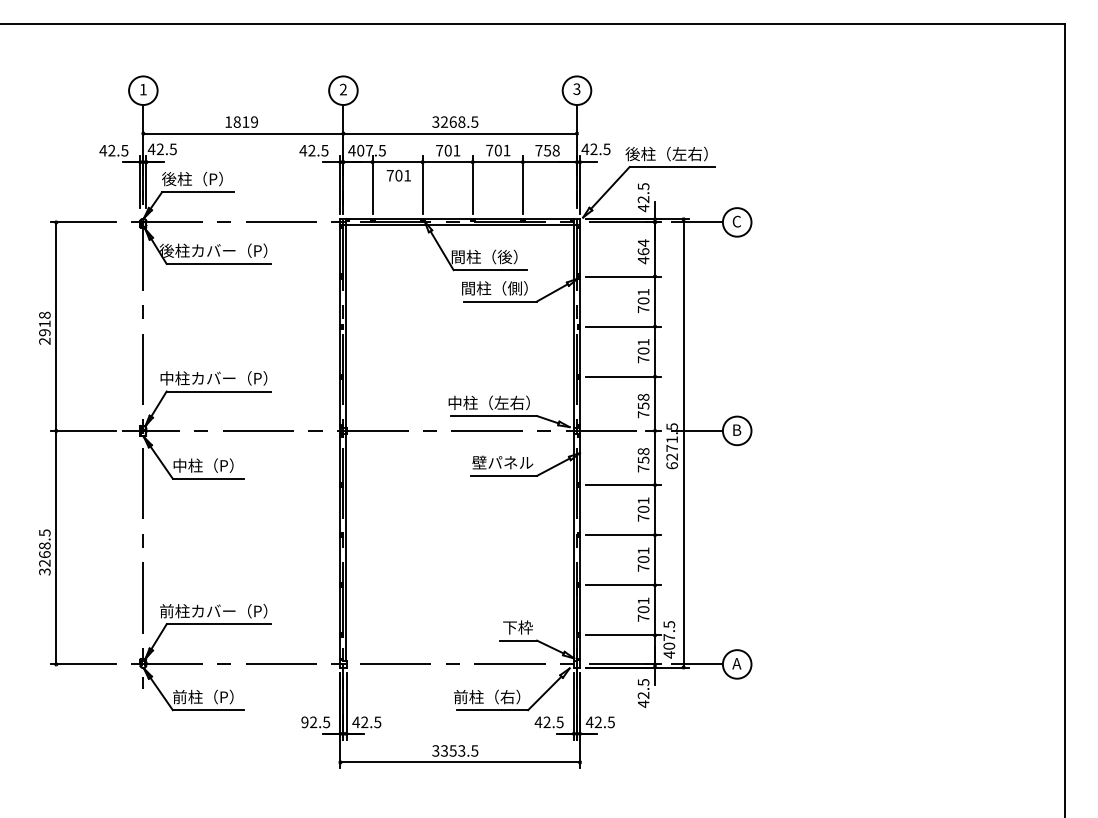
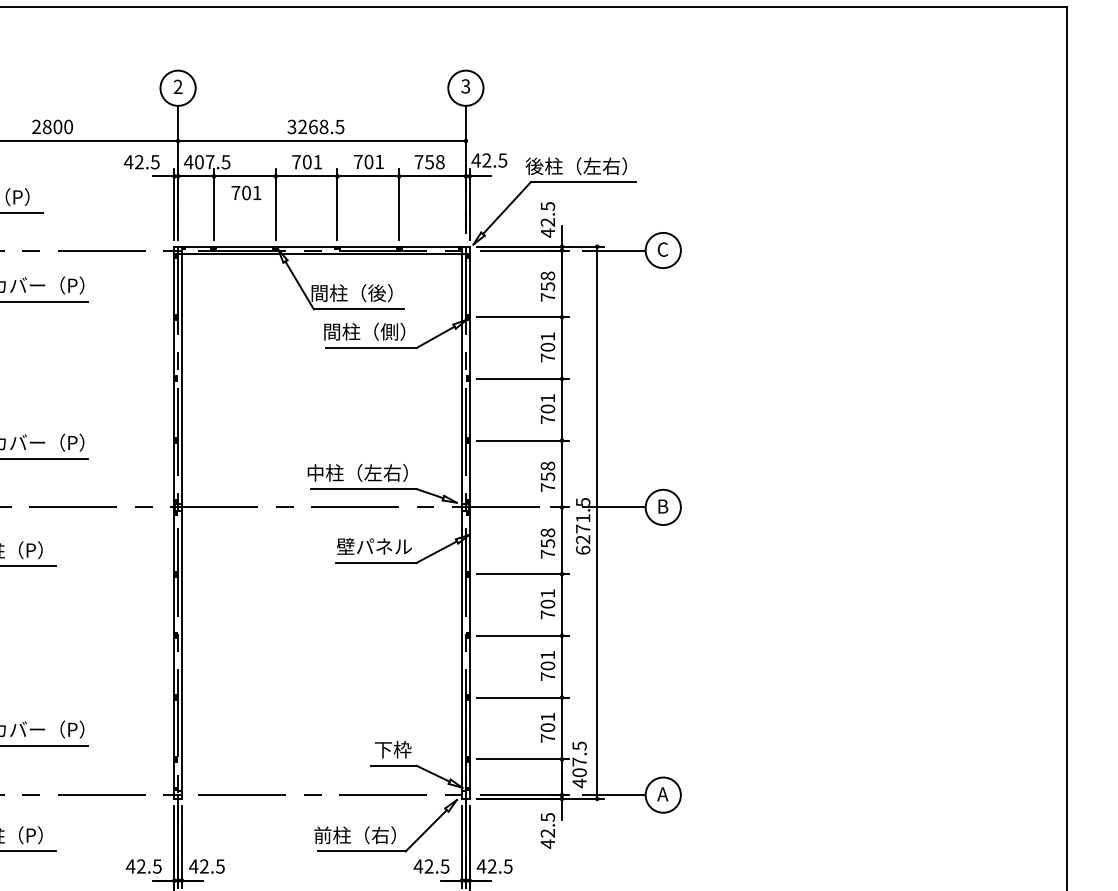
text: (241, 121) -> (52, 126), 1819 -> 2800
text: (643, 251) -> (547, 286), 464 -> 758
text: (304, 722) -> (130, 866), 92.5 -> 42.5

